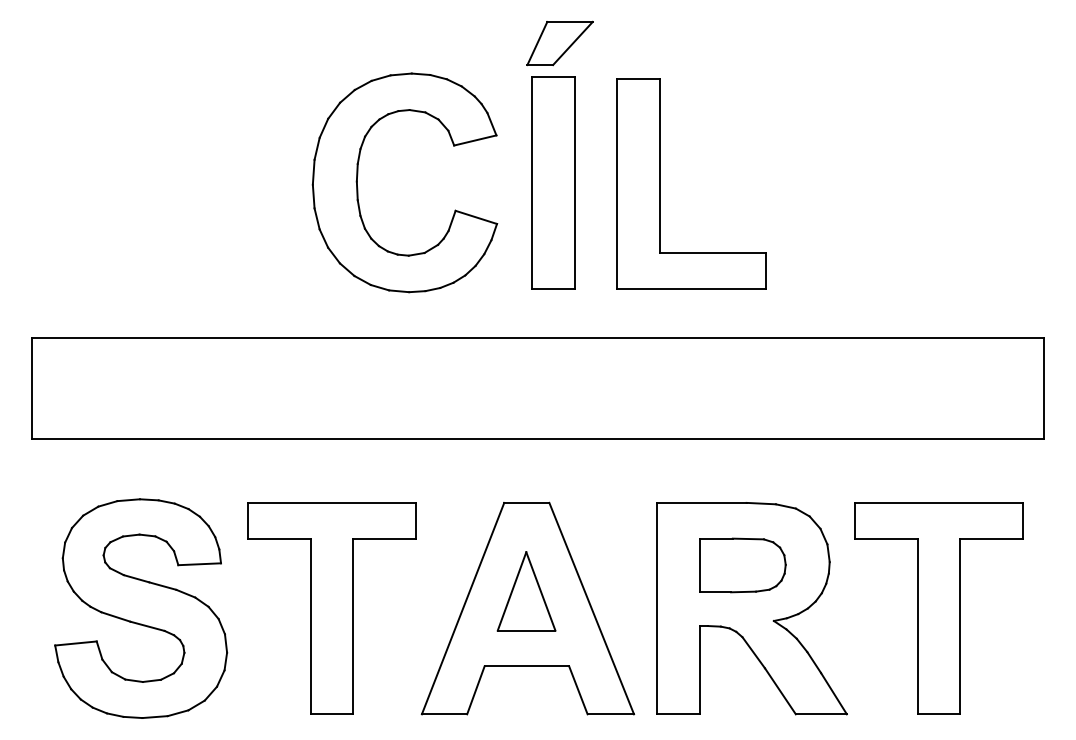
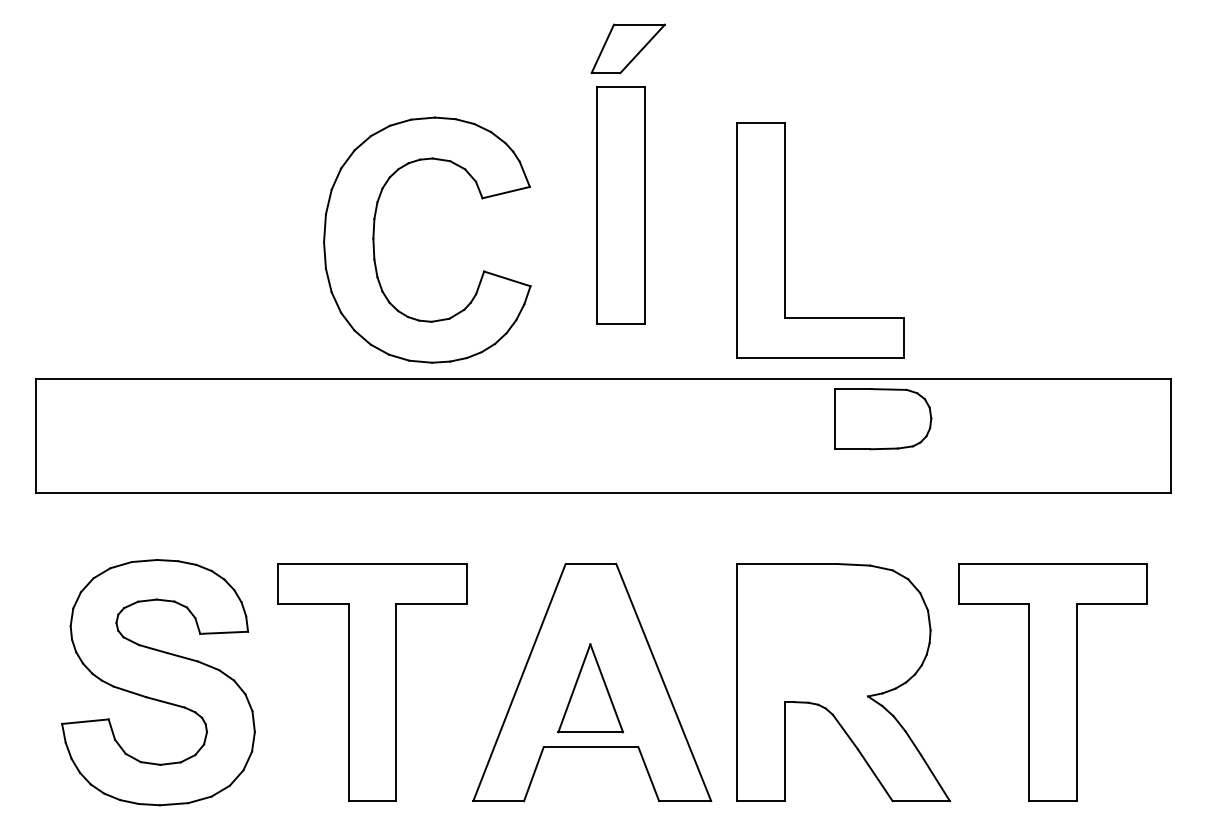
part: (357, 182) -> (374, 239), moved
part: (660, 184) -> (785, 240), moved
part: (743, 565) -> (883, 419), moved
part: (526, 591) -> (590, 688), moved

